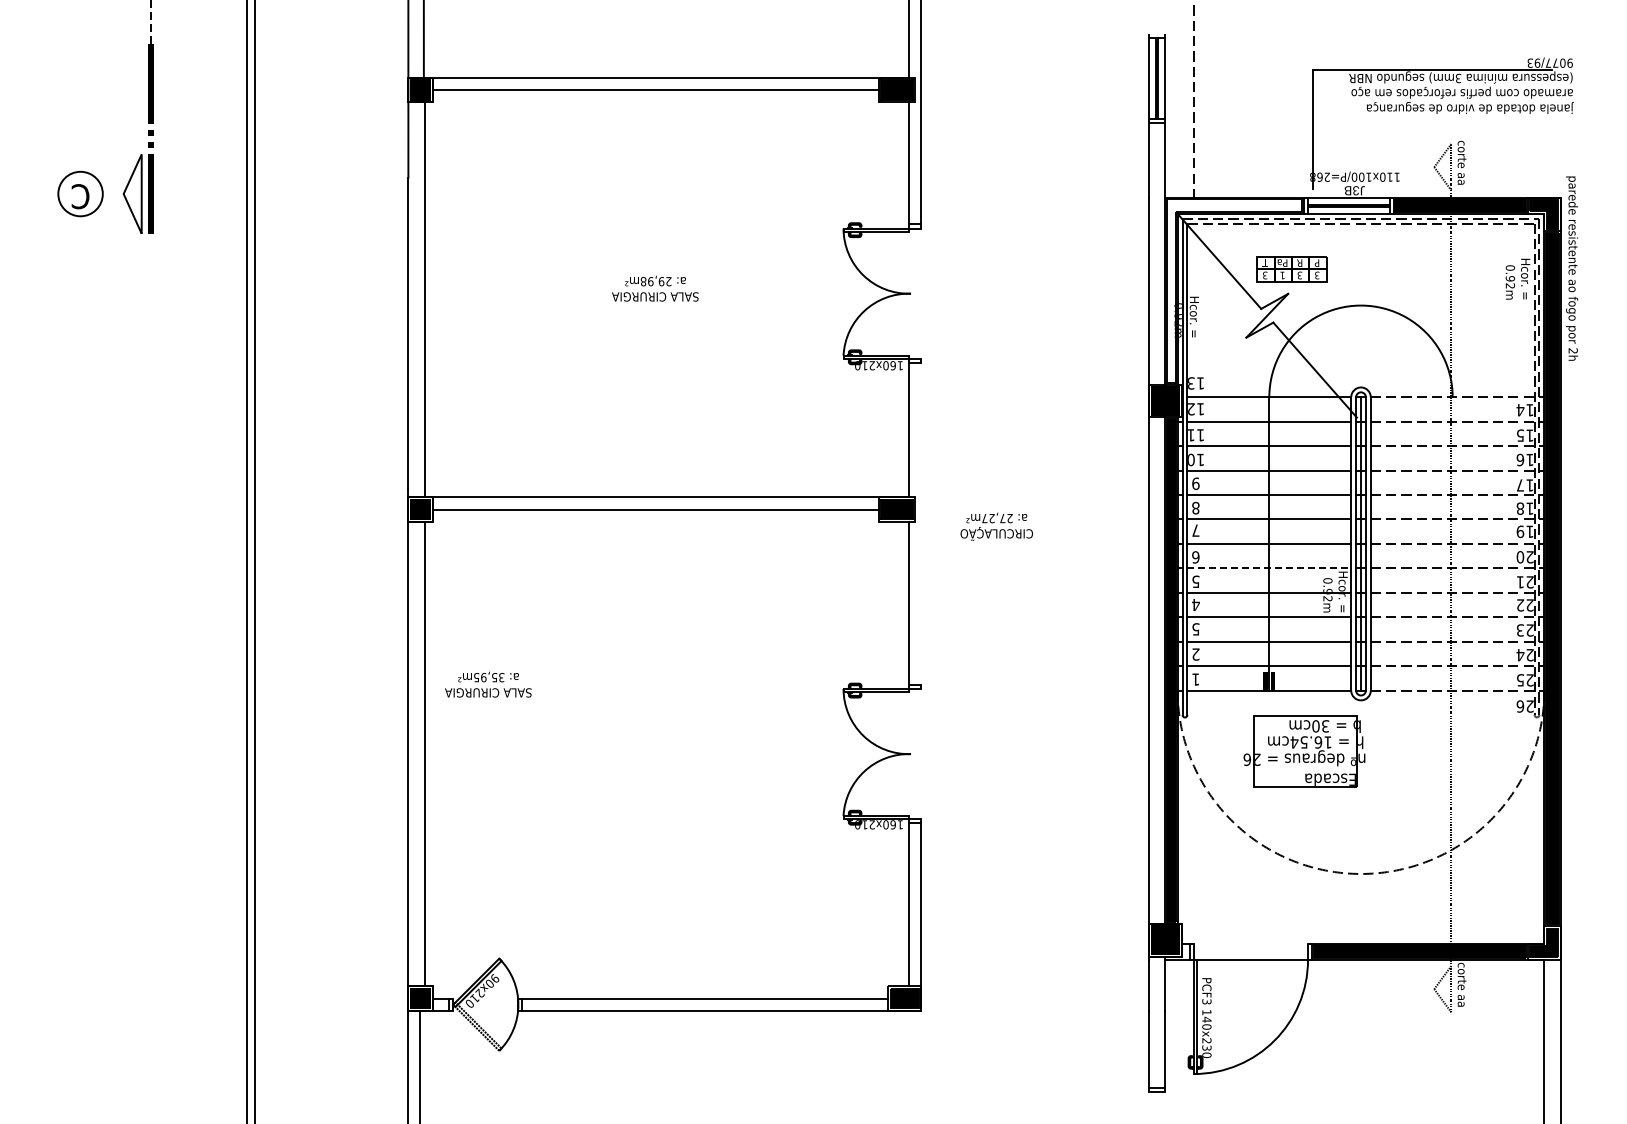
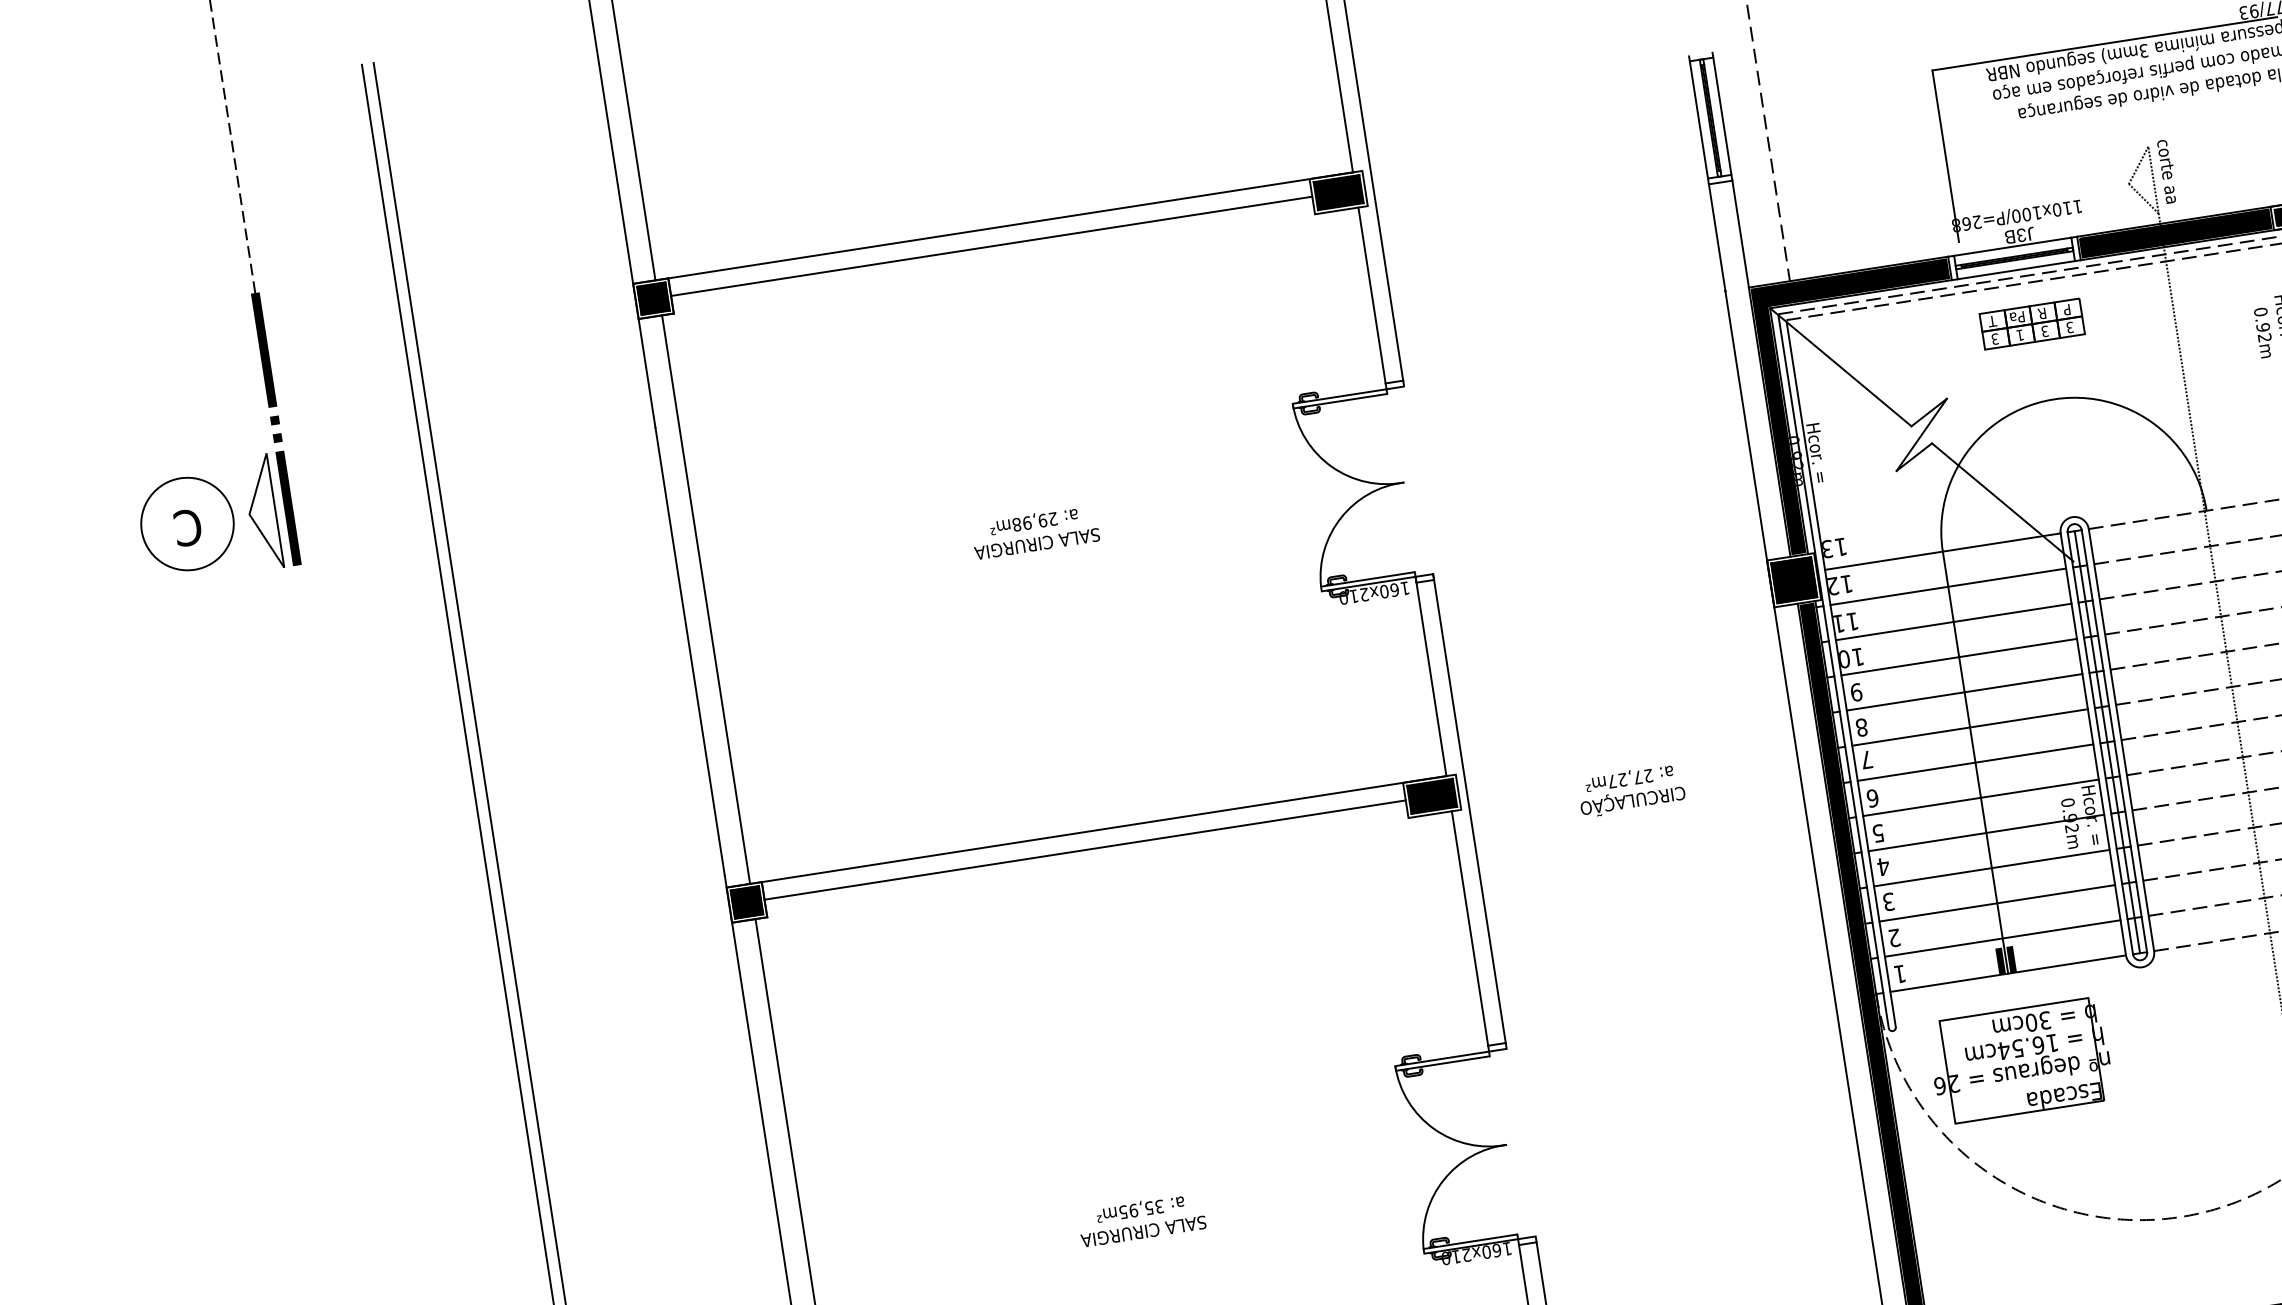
circle: (80, 193) -> (187, 523), size x1.43
part: (1291, 269) -> (2031, 324), moved
fill: (1234, 291) -> (1869, 407), added
line: (920, 521) -> (1468, 808), added
text: (996, 526) -> (1630, 790), moved
line: (1269, 568) -> (1981, 797), dashed -> solid
text: (1195, 629) -> (1888, 902), 5 -> 3
text: (488, 684) -> (1142, 1219), moved
part: (1304, 751) -> (2020, 1061), moved

